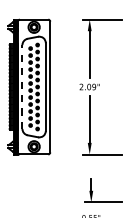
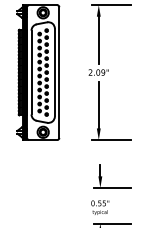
line: (22, 86) -> (31, 72), dashed -> solid

